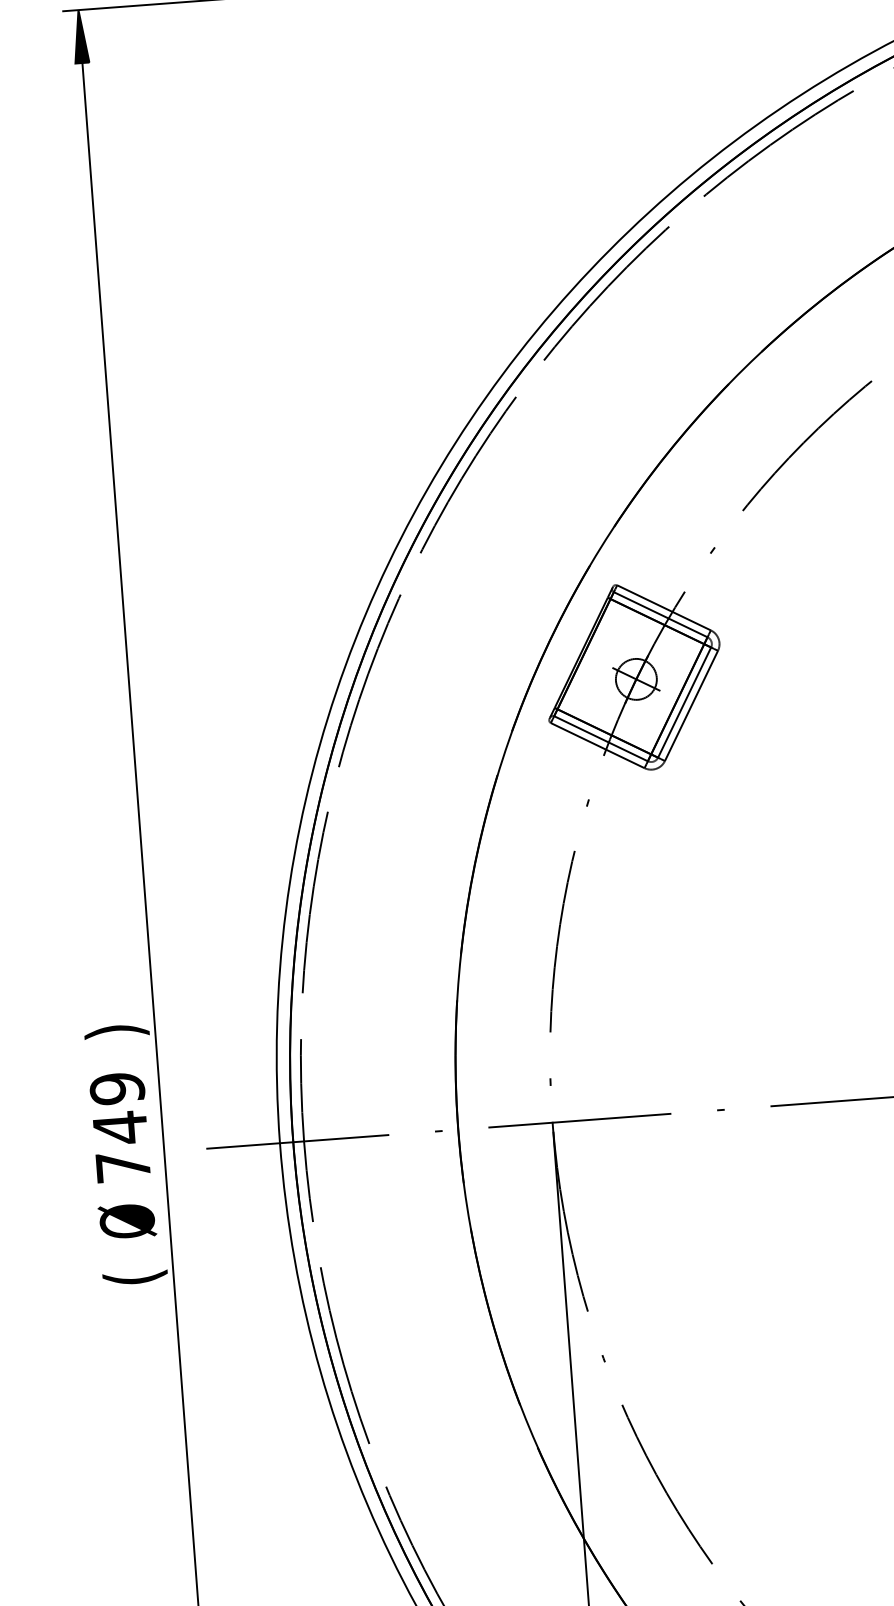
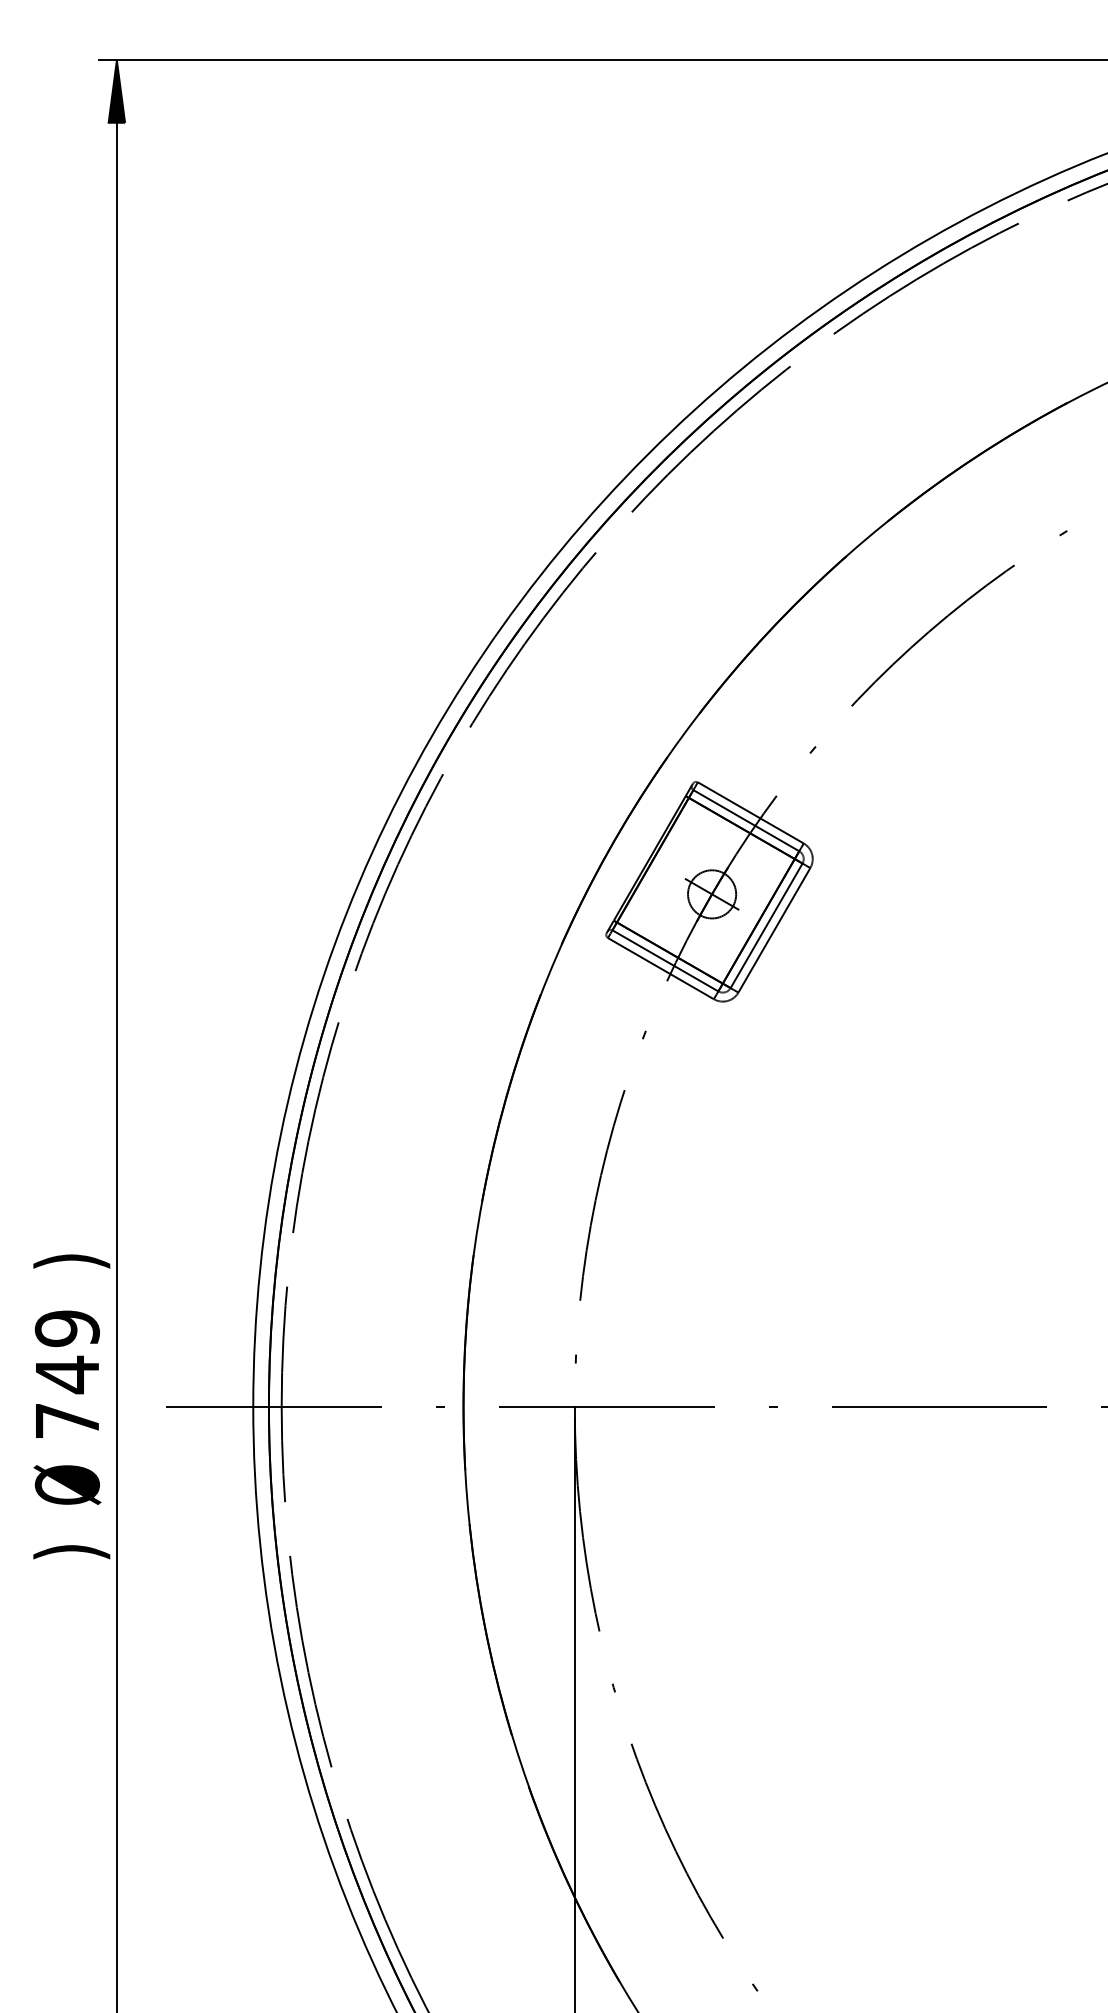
text: (135, 1278) -> (71, 1552), ( -> )

